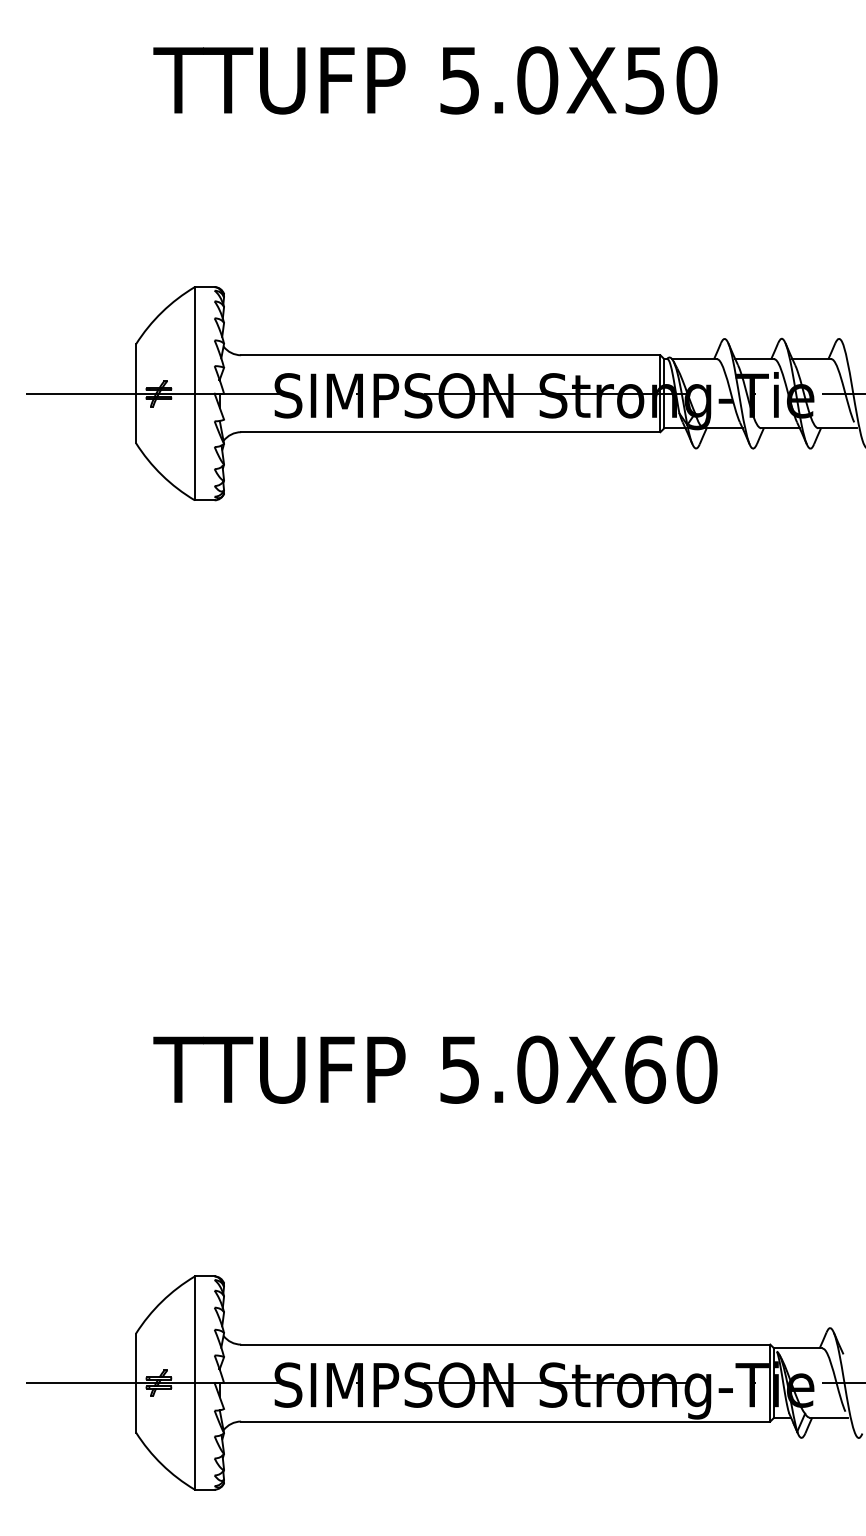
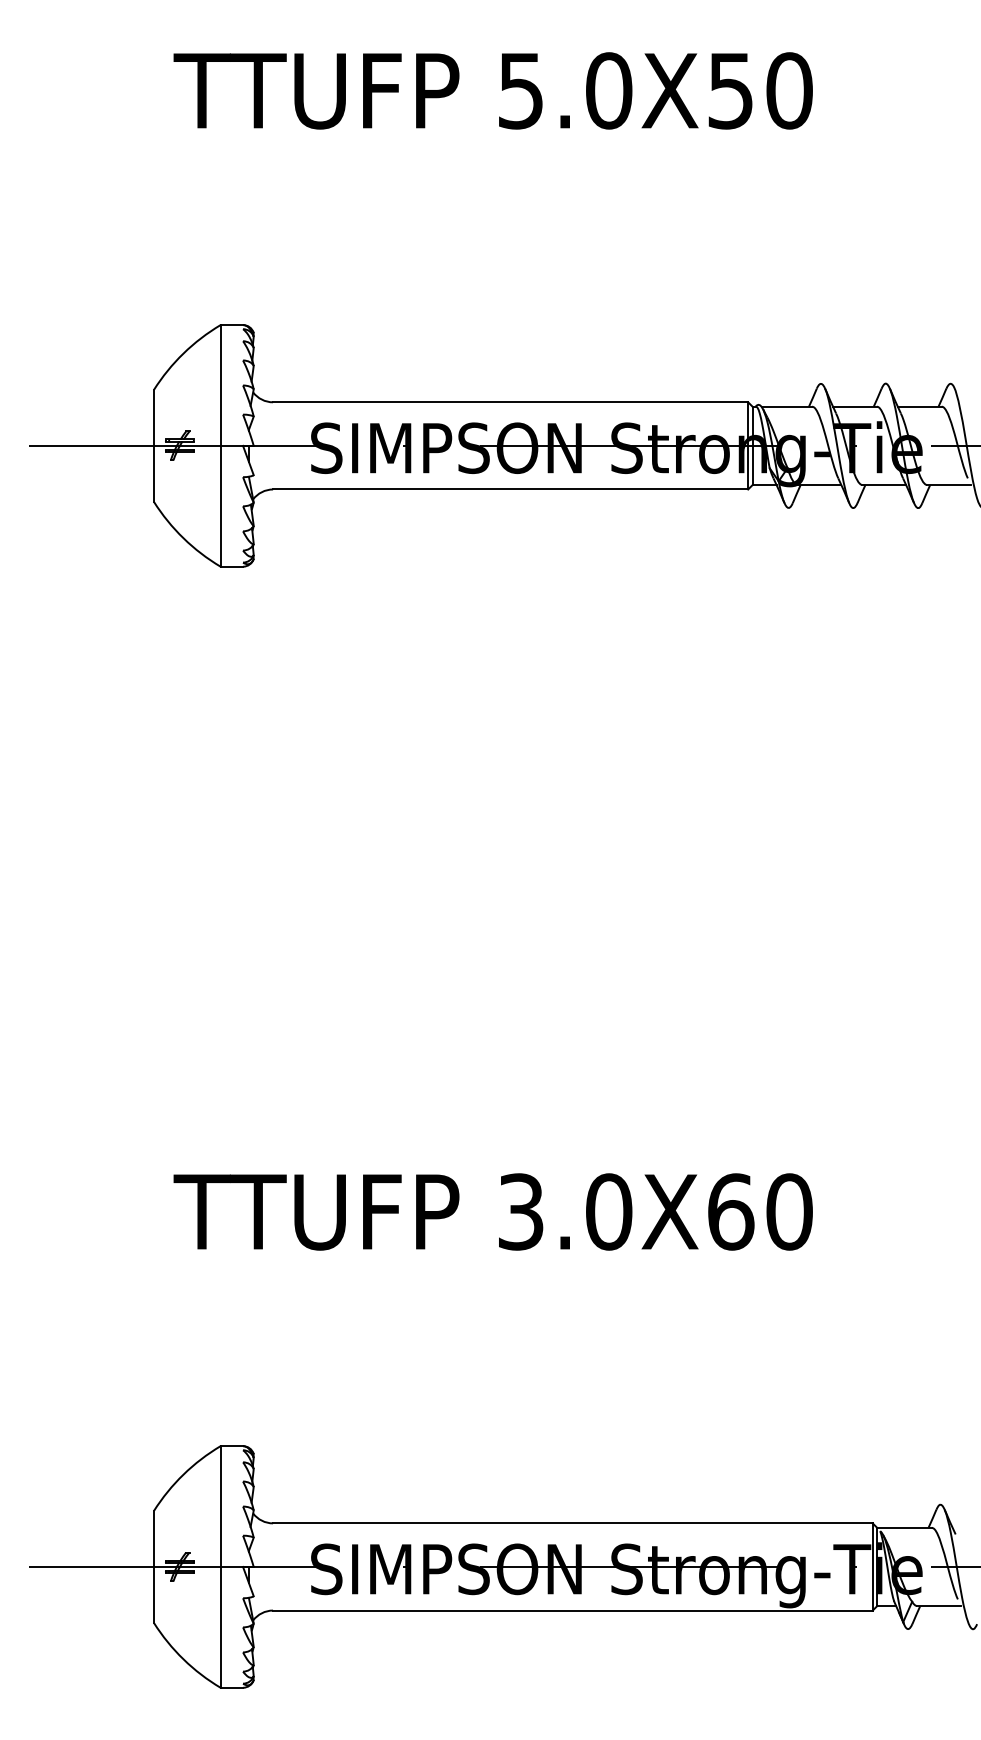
text: (460, 1069) -> (521, 1211), 5.0X60 -> 3.0X60

